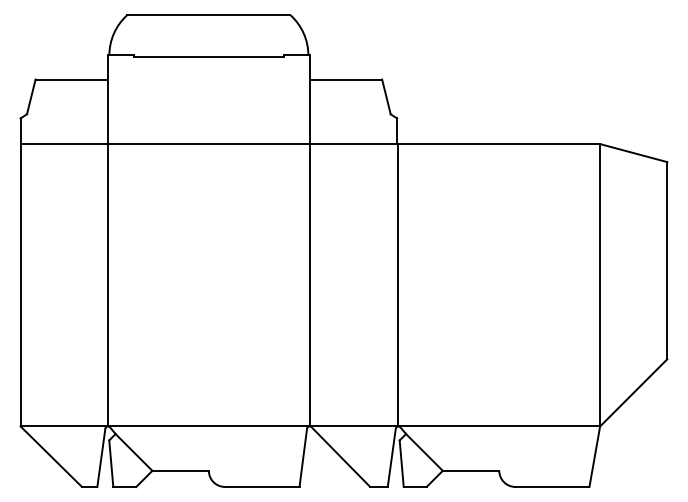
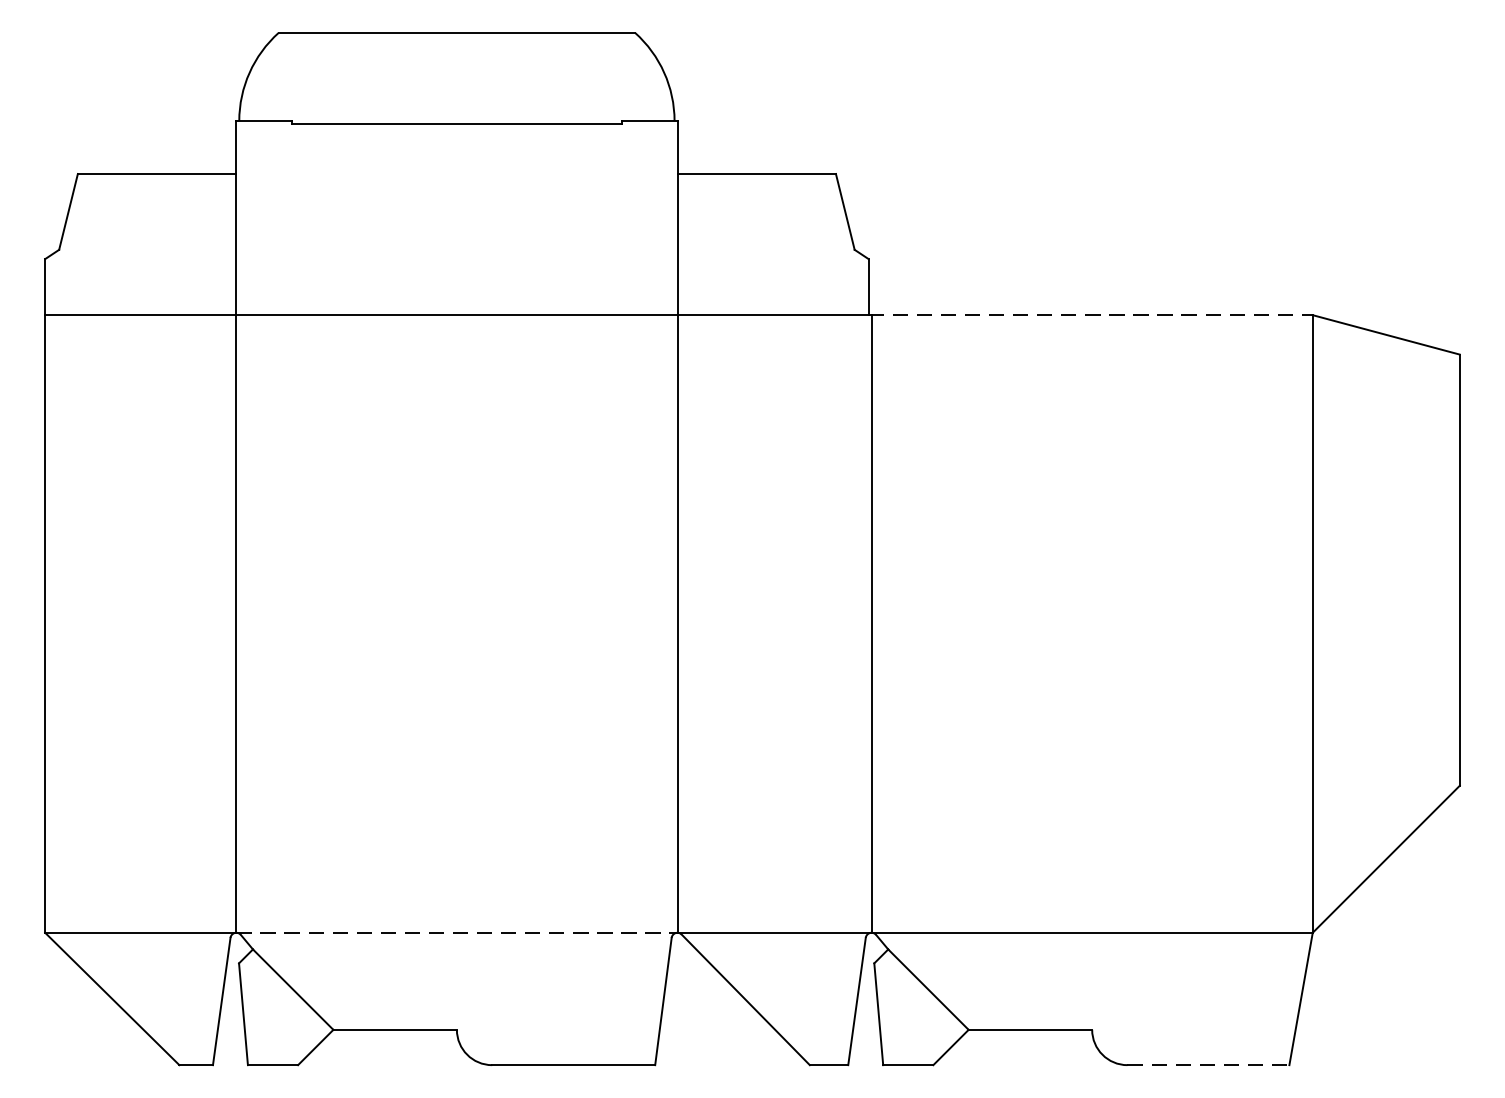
line: (498, 144) -> (1090, 316), solid -> dashed
line: (208, 426) -> (456, 932), solid -> dashed
line: (552, 486) -> (1208, 1064), solid -> dashed

